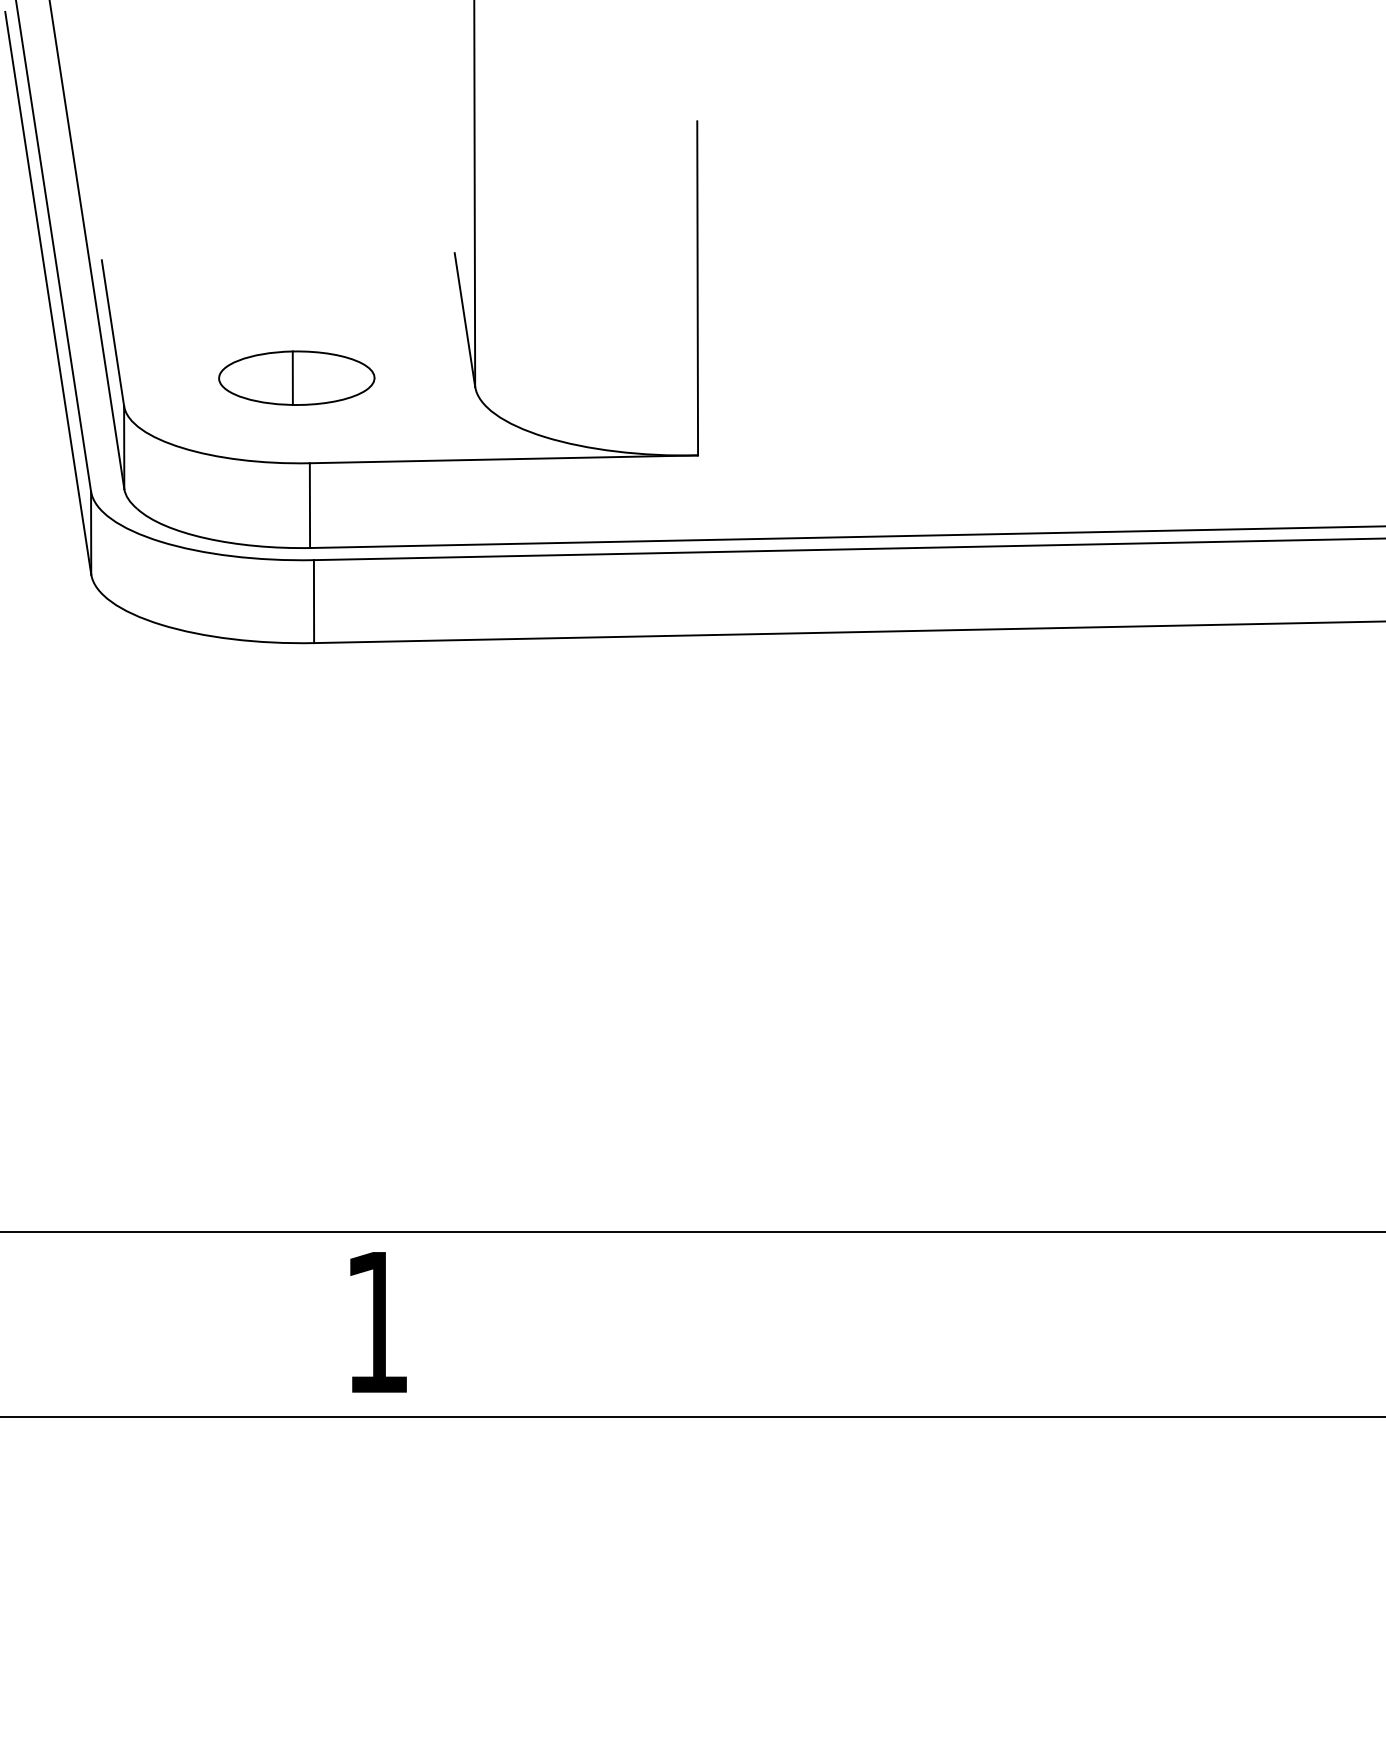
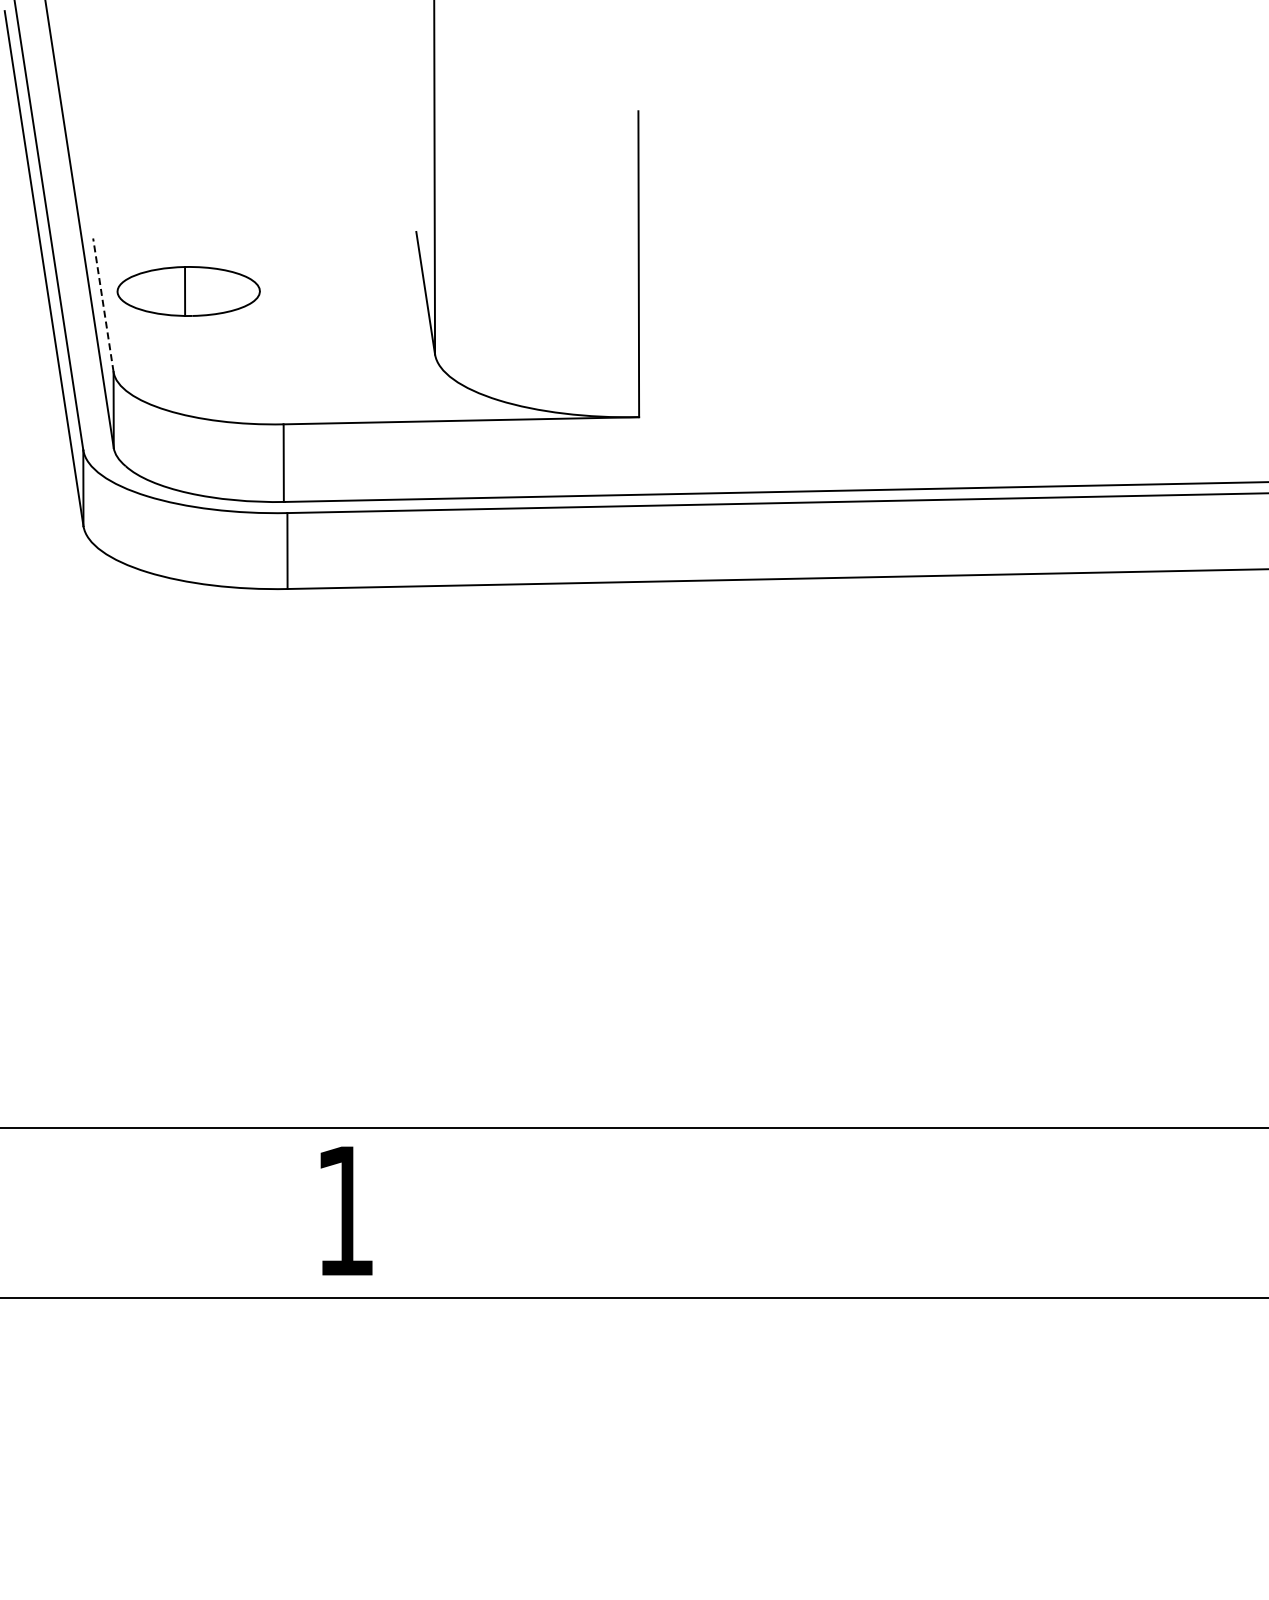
line: (113, 333) -> (103, 305), solid -> dashed
part: (296, 378) -> (188, 291), moved

